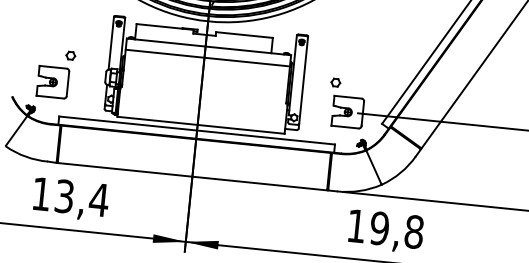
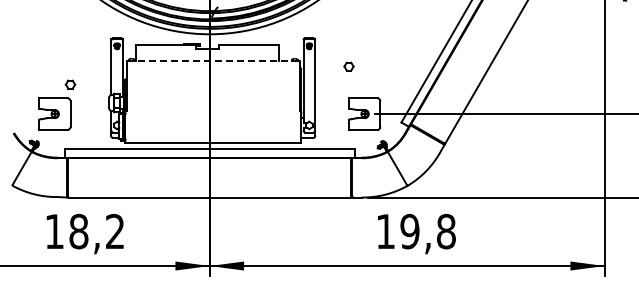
line: (209, 46) -> (213, 60), solid -> dashed
line: (208, 58) -> (213, 72), removed
part: (335, 82) -> (348, 66), moved
text: (82, 198) -> (97, 231), 13,4 -> 18,2

